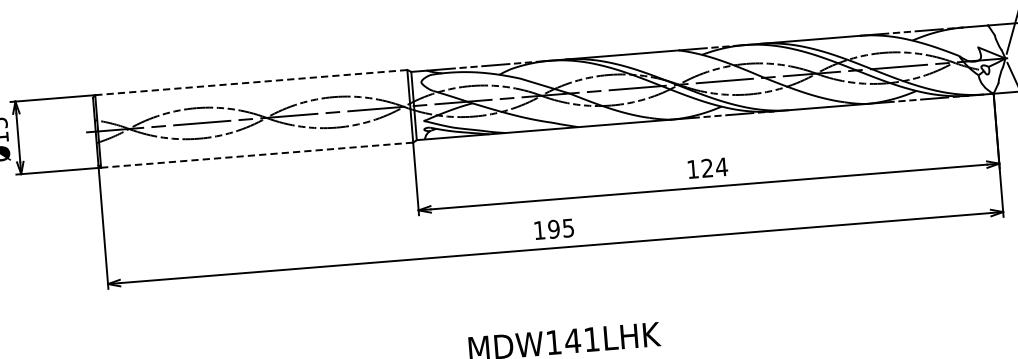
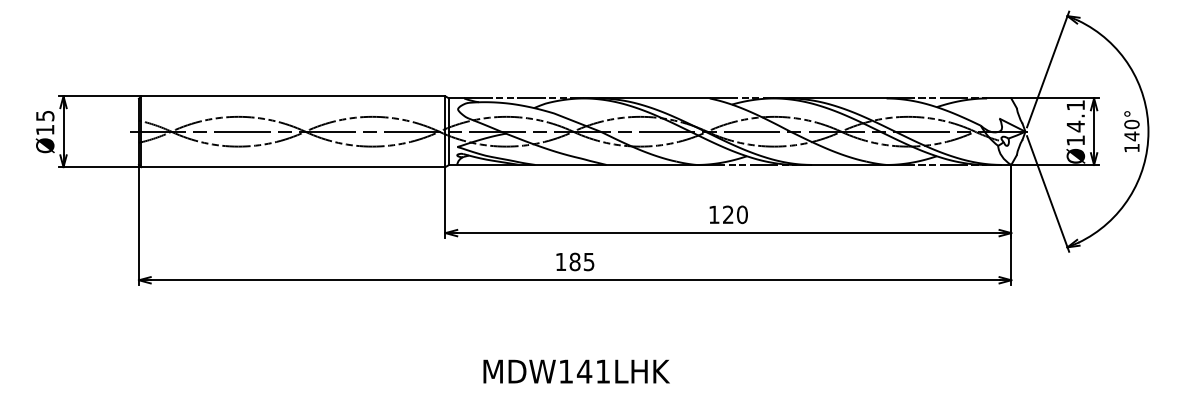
line: (251, 82) -> (293, 96), dashed -> solid
line: (257, 155) -> (293, 167), dashed -> solid
text: (721, 166) -> (742, 214), 124 -> 120
text: (553, 229) -> (574, 262), 195 -> 185

